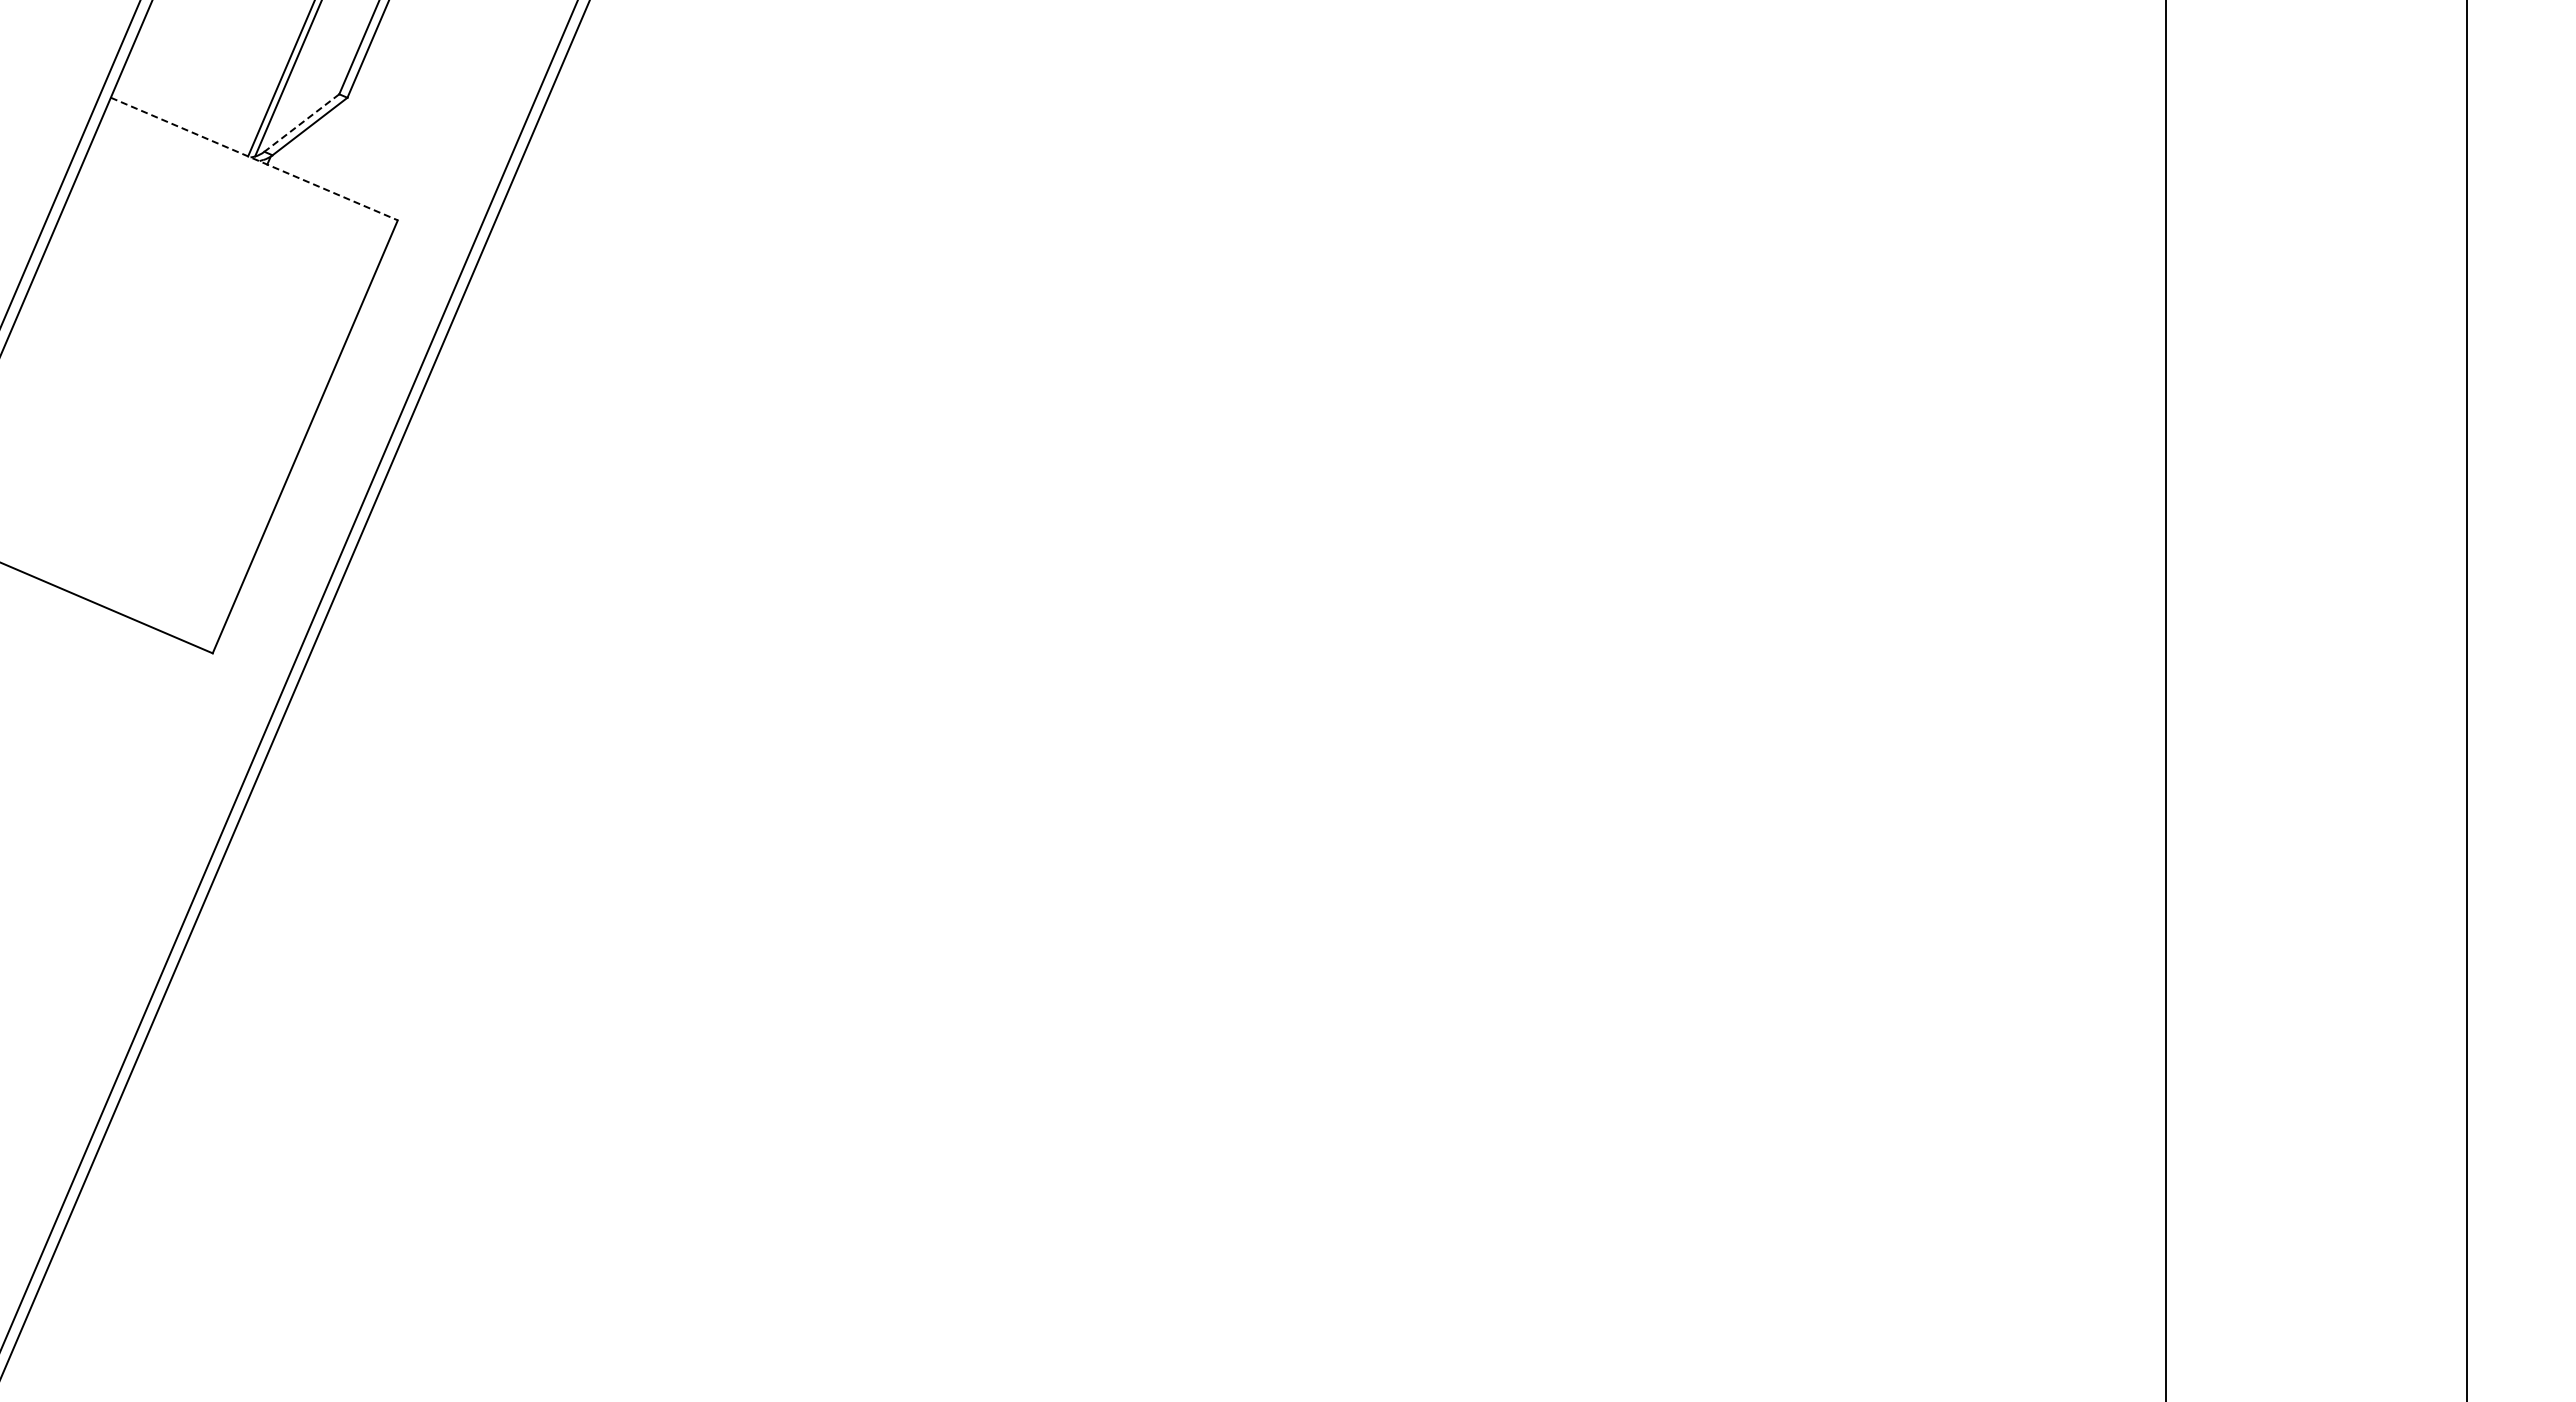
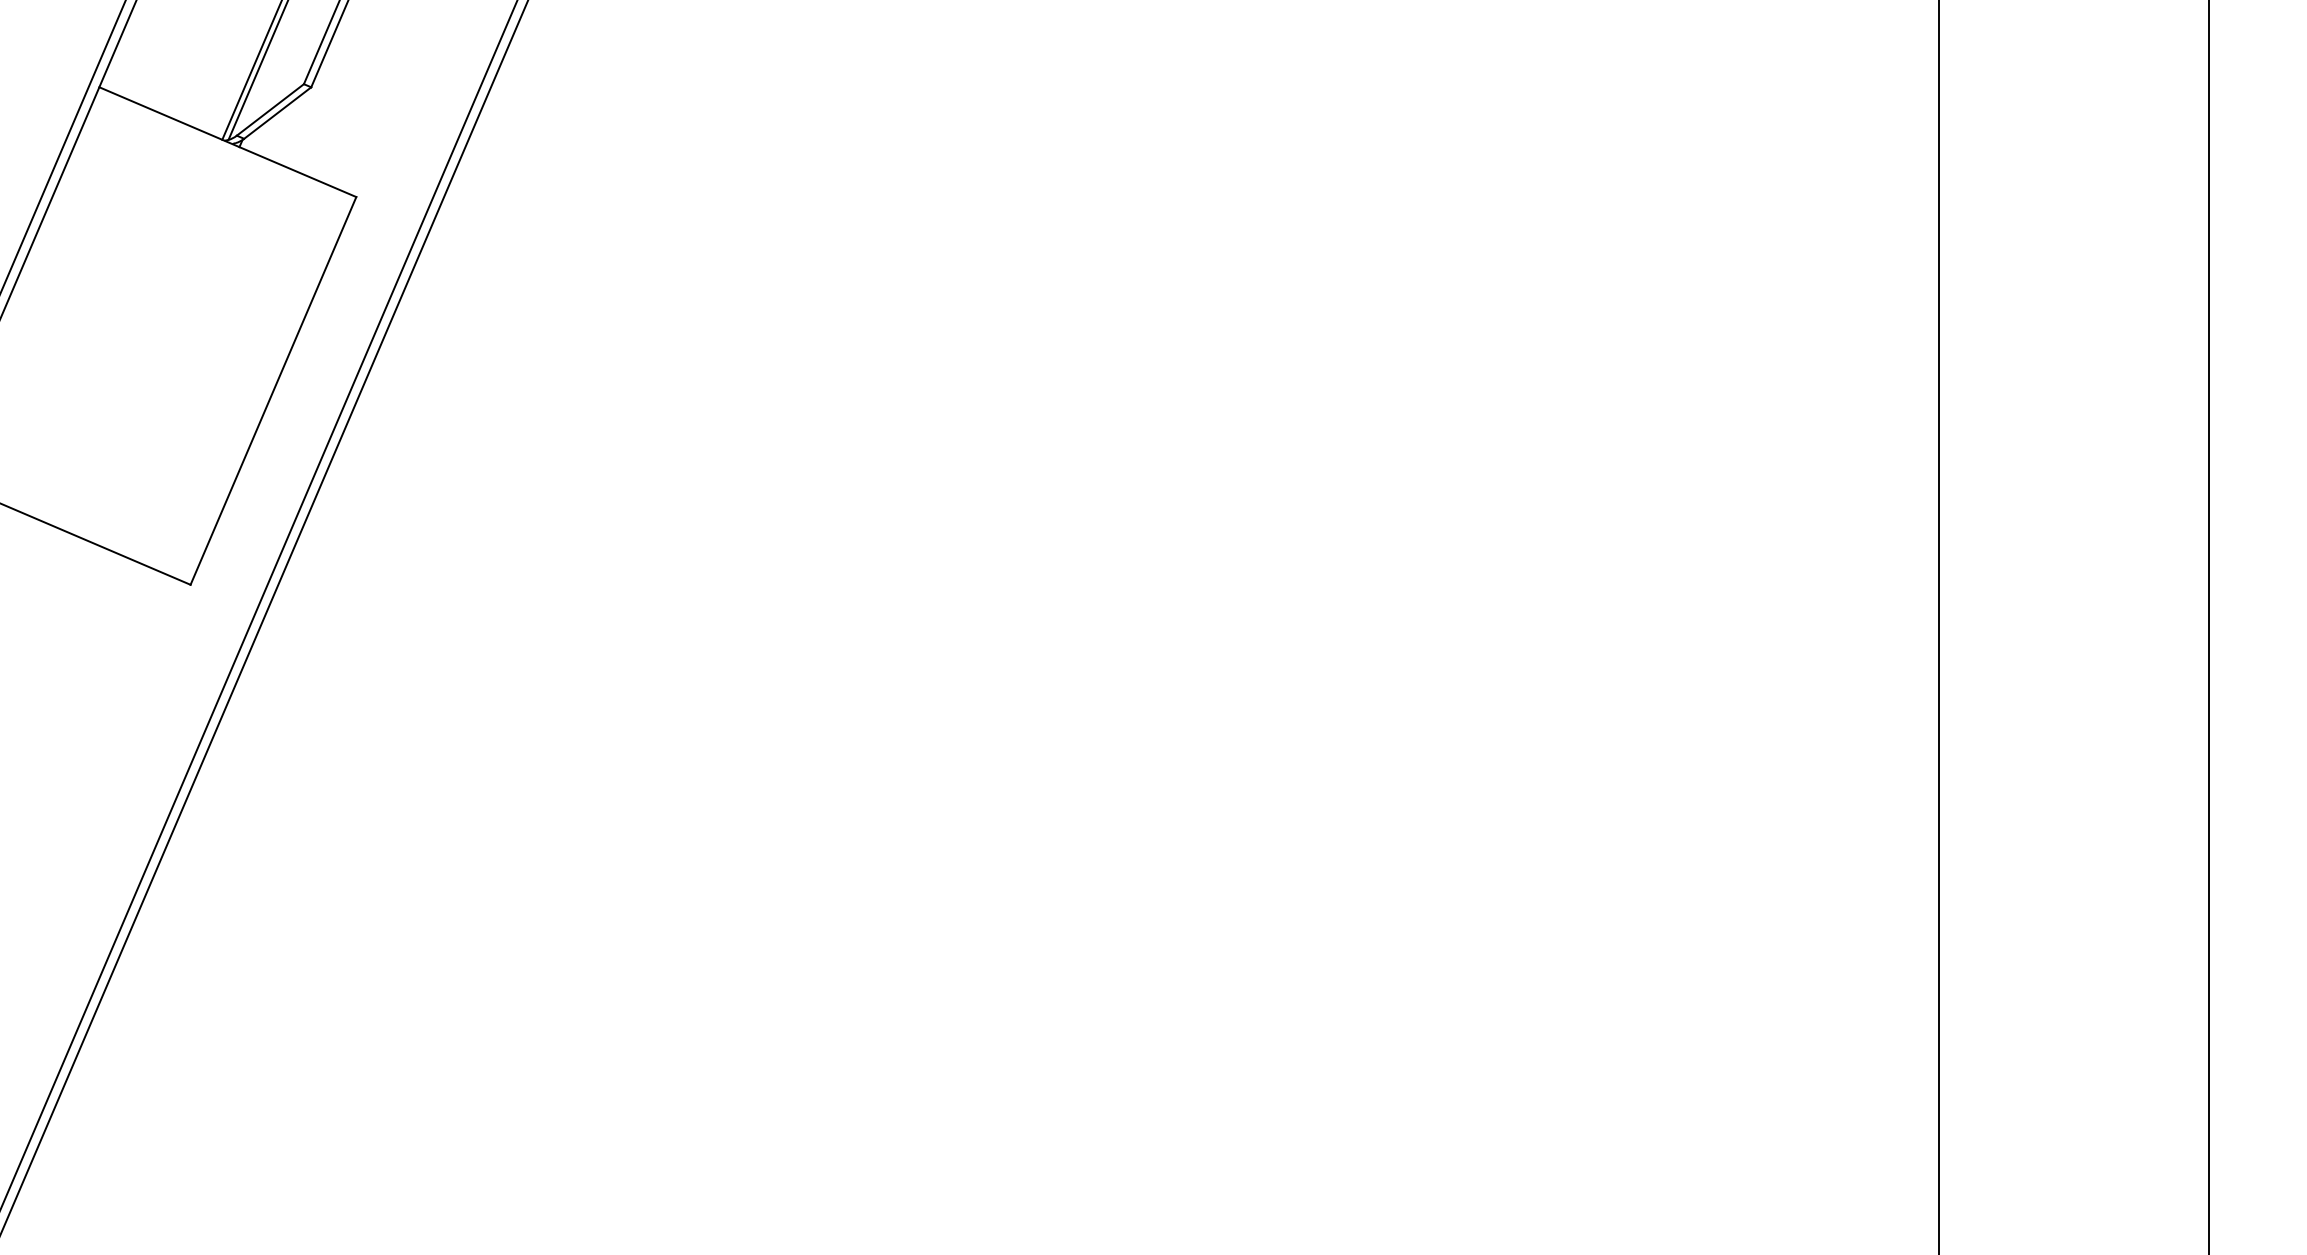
line: (301, 123) -> (270, 110), dashed -> solid
line: (254, 159) -> (228, 142), dashed -> solid

